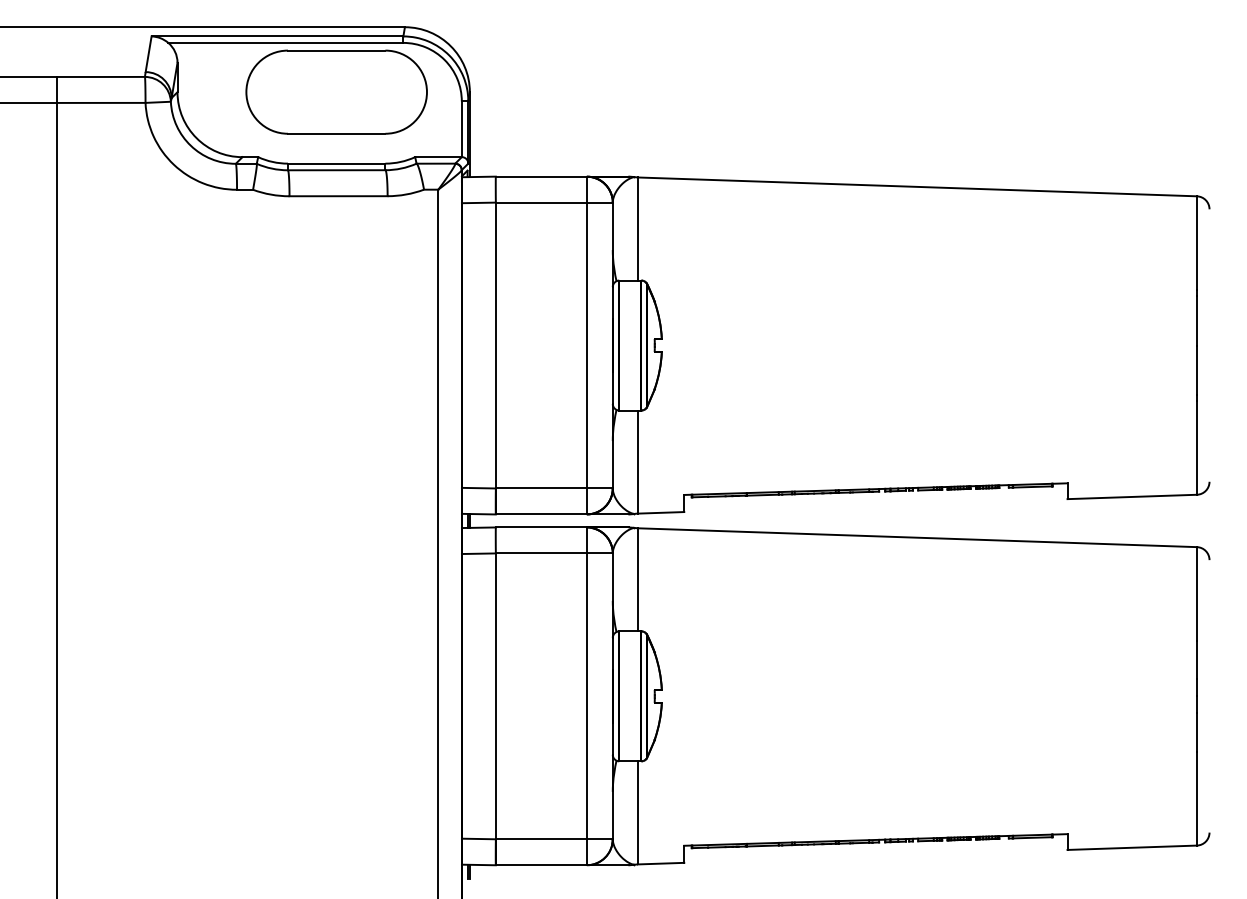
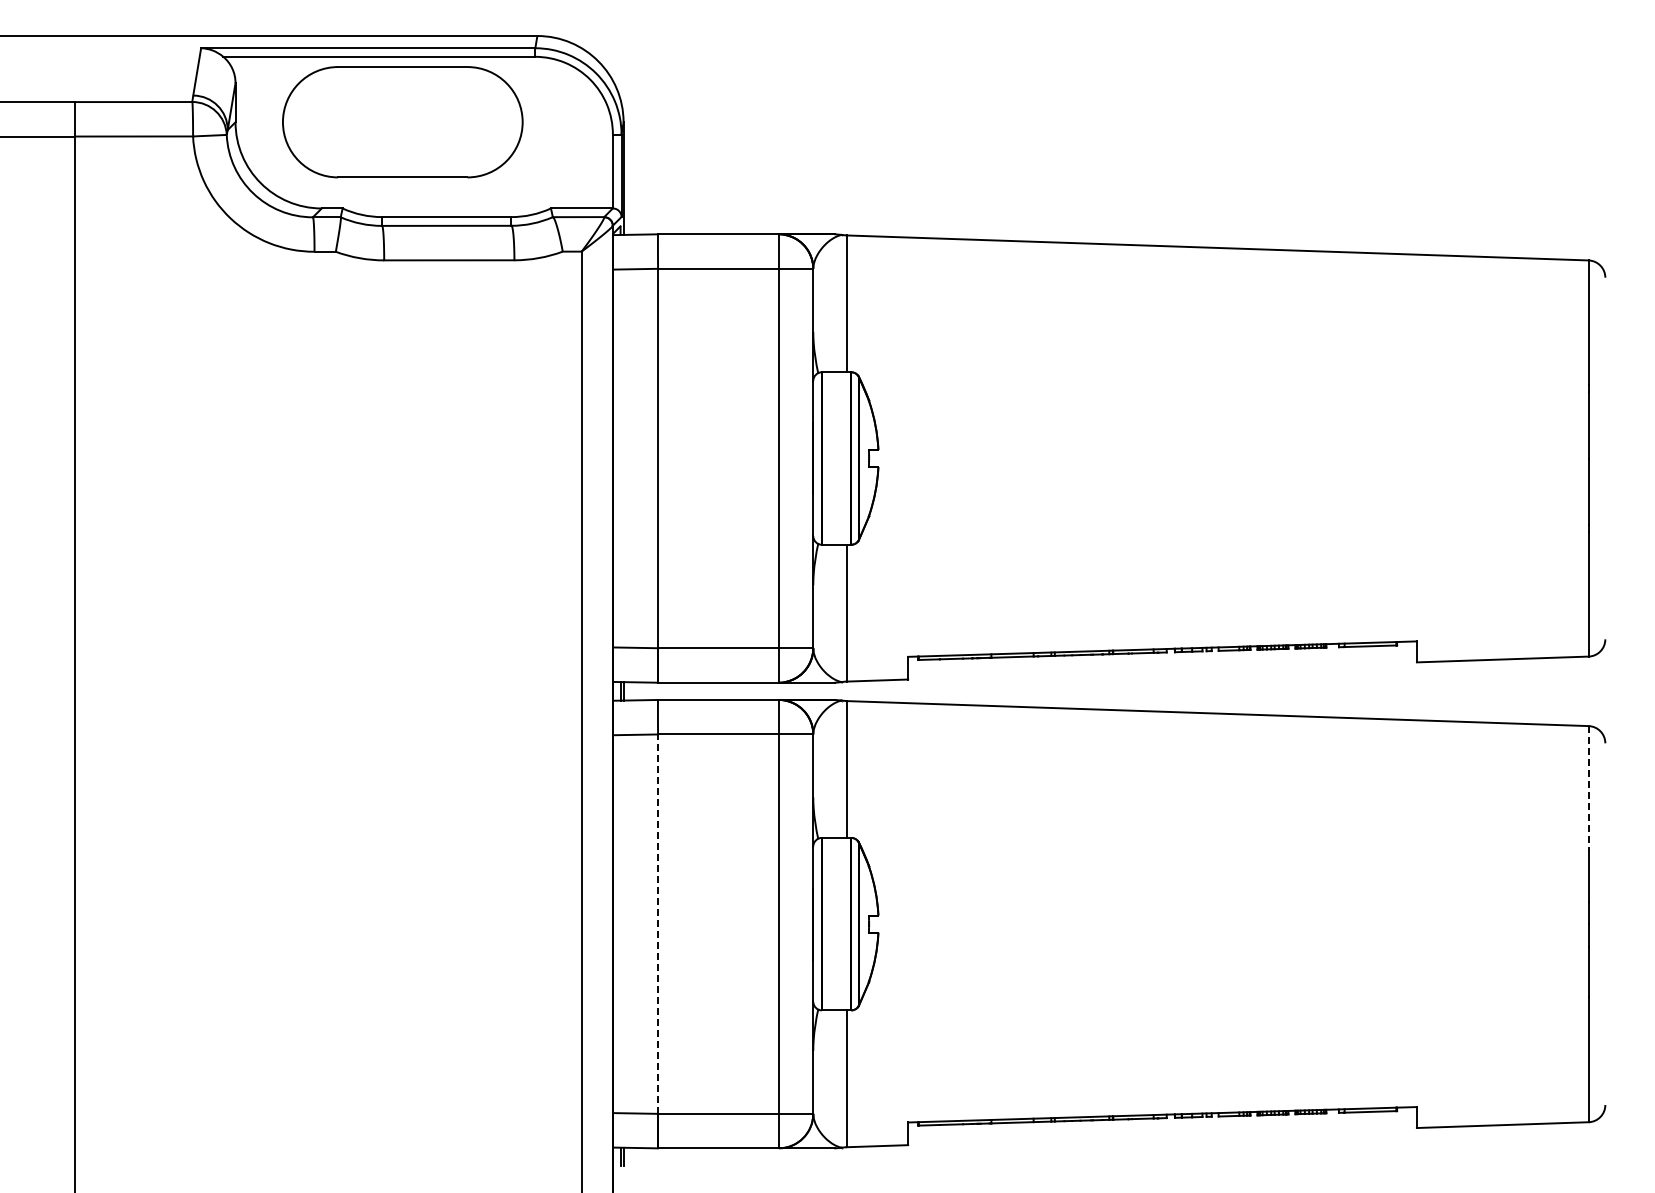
part: (336, 92) -> (402, 122), moved
line: (1196, 594) -> (1588, 788), solid -> dashed
line: (496, 696) -> (658, 924), solid -> dashed

